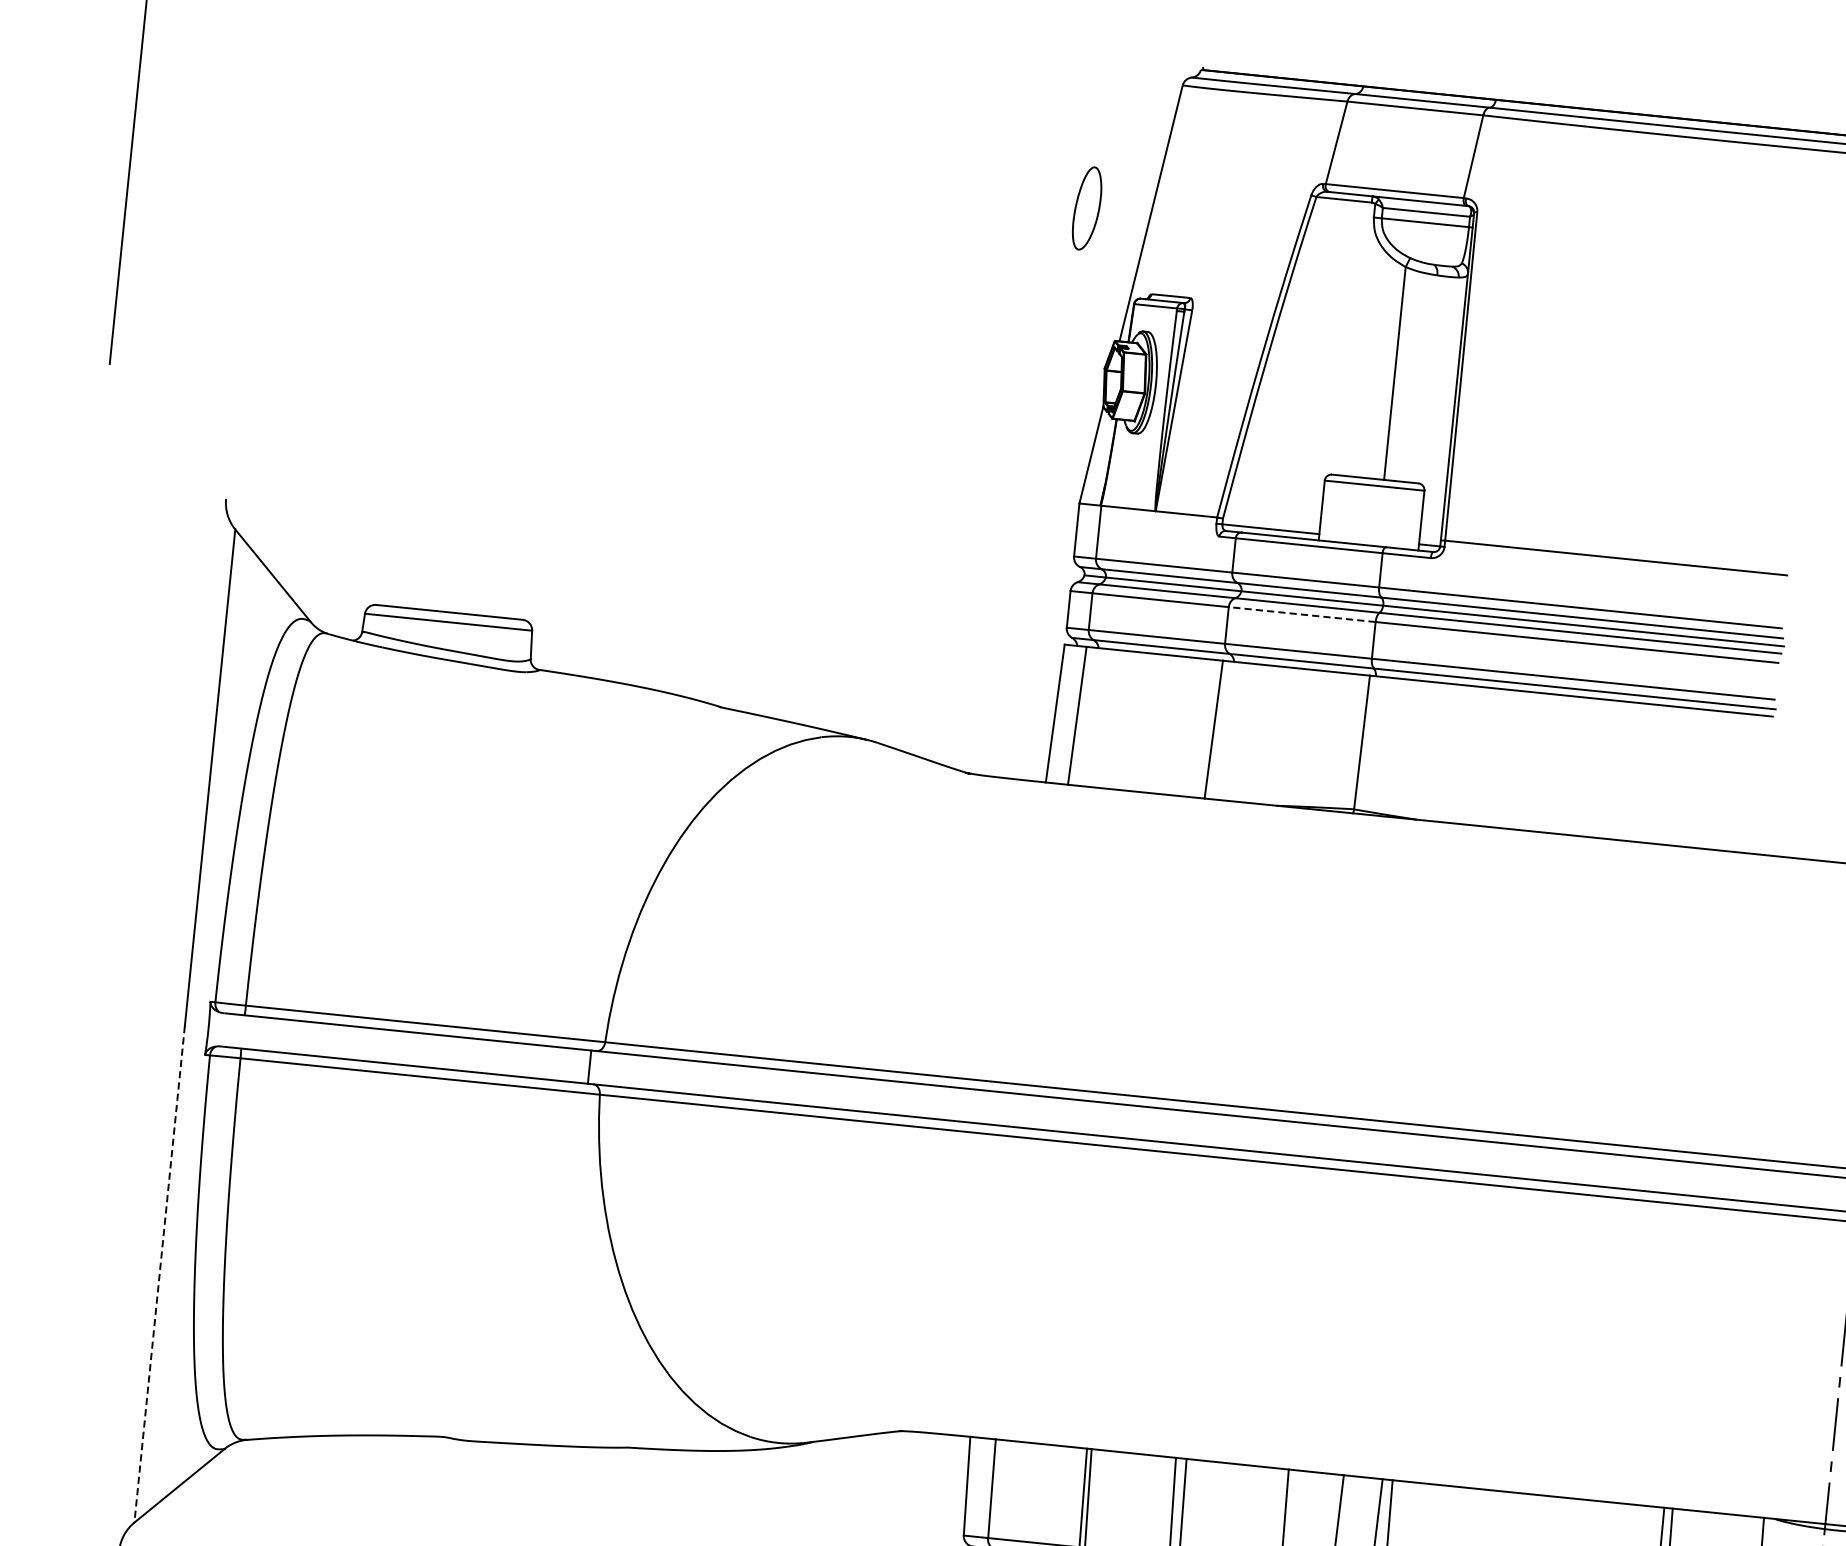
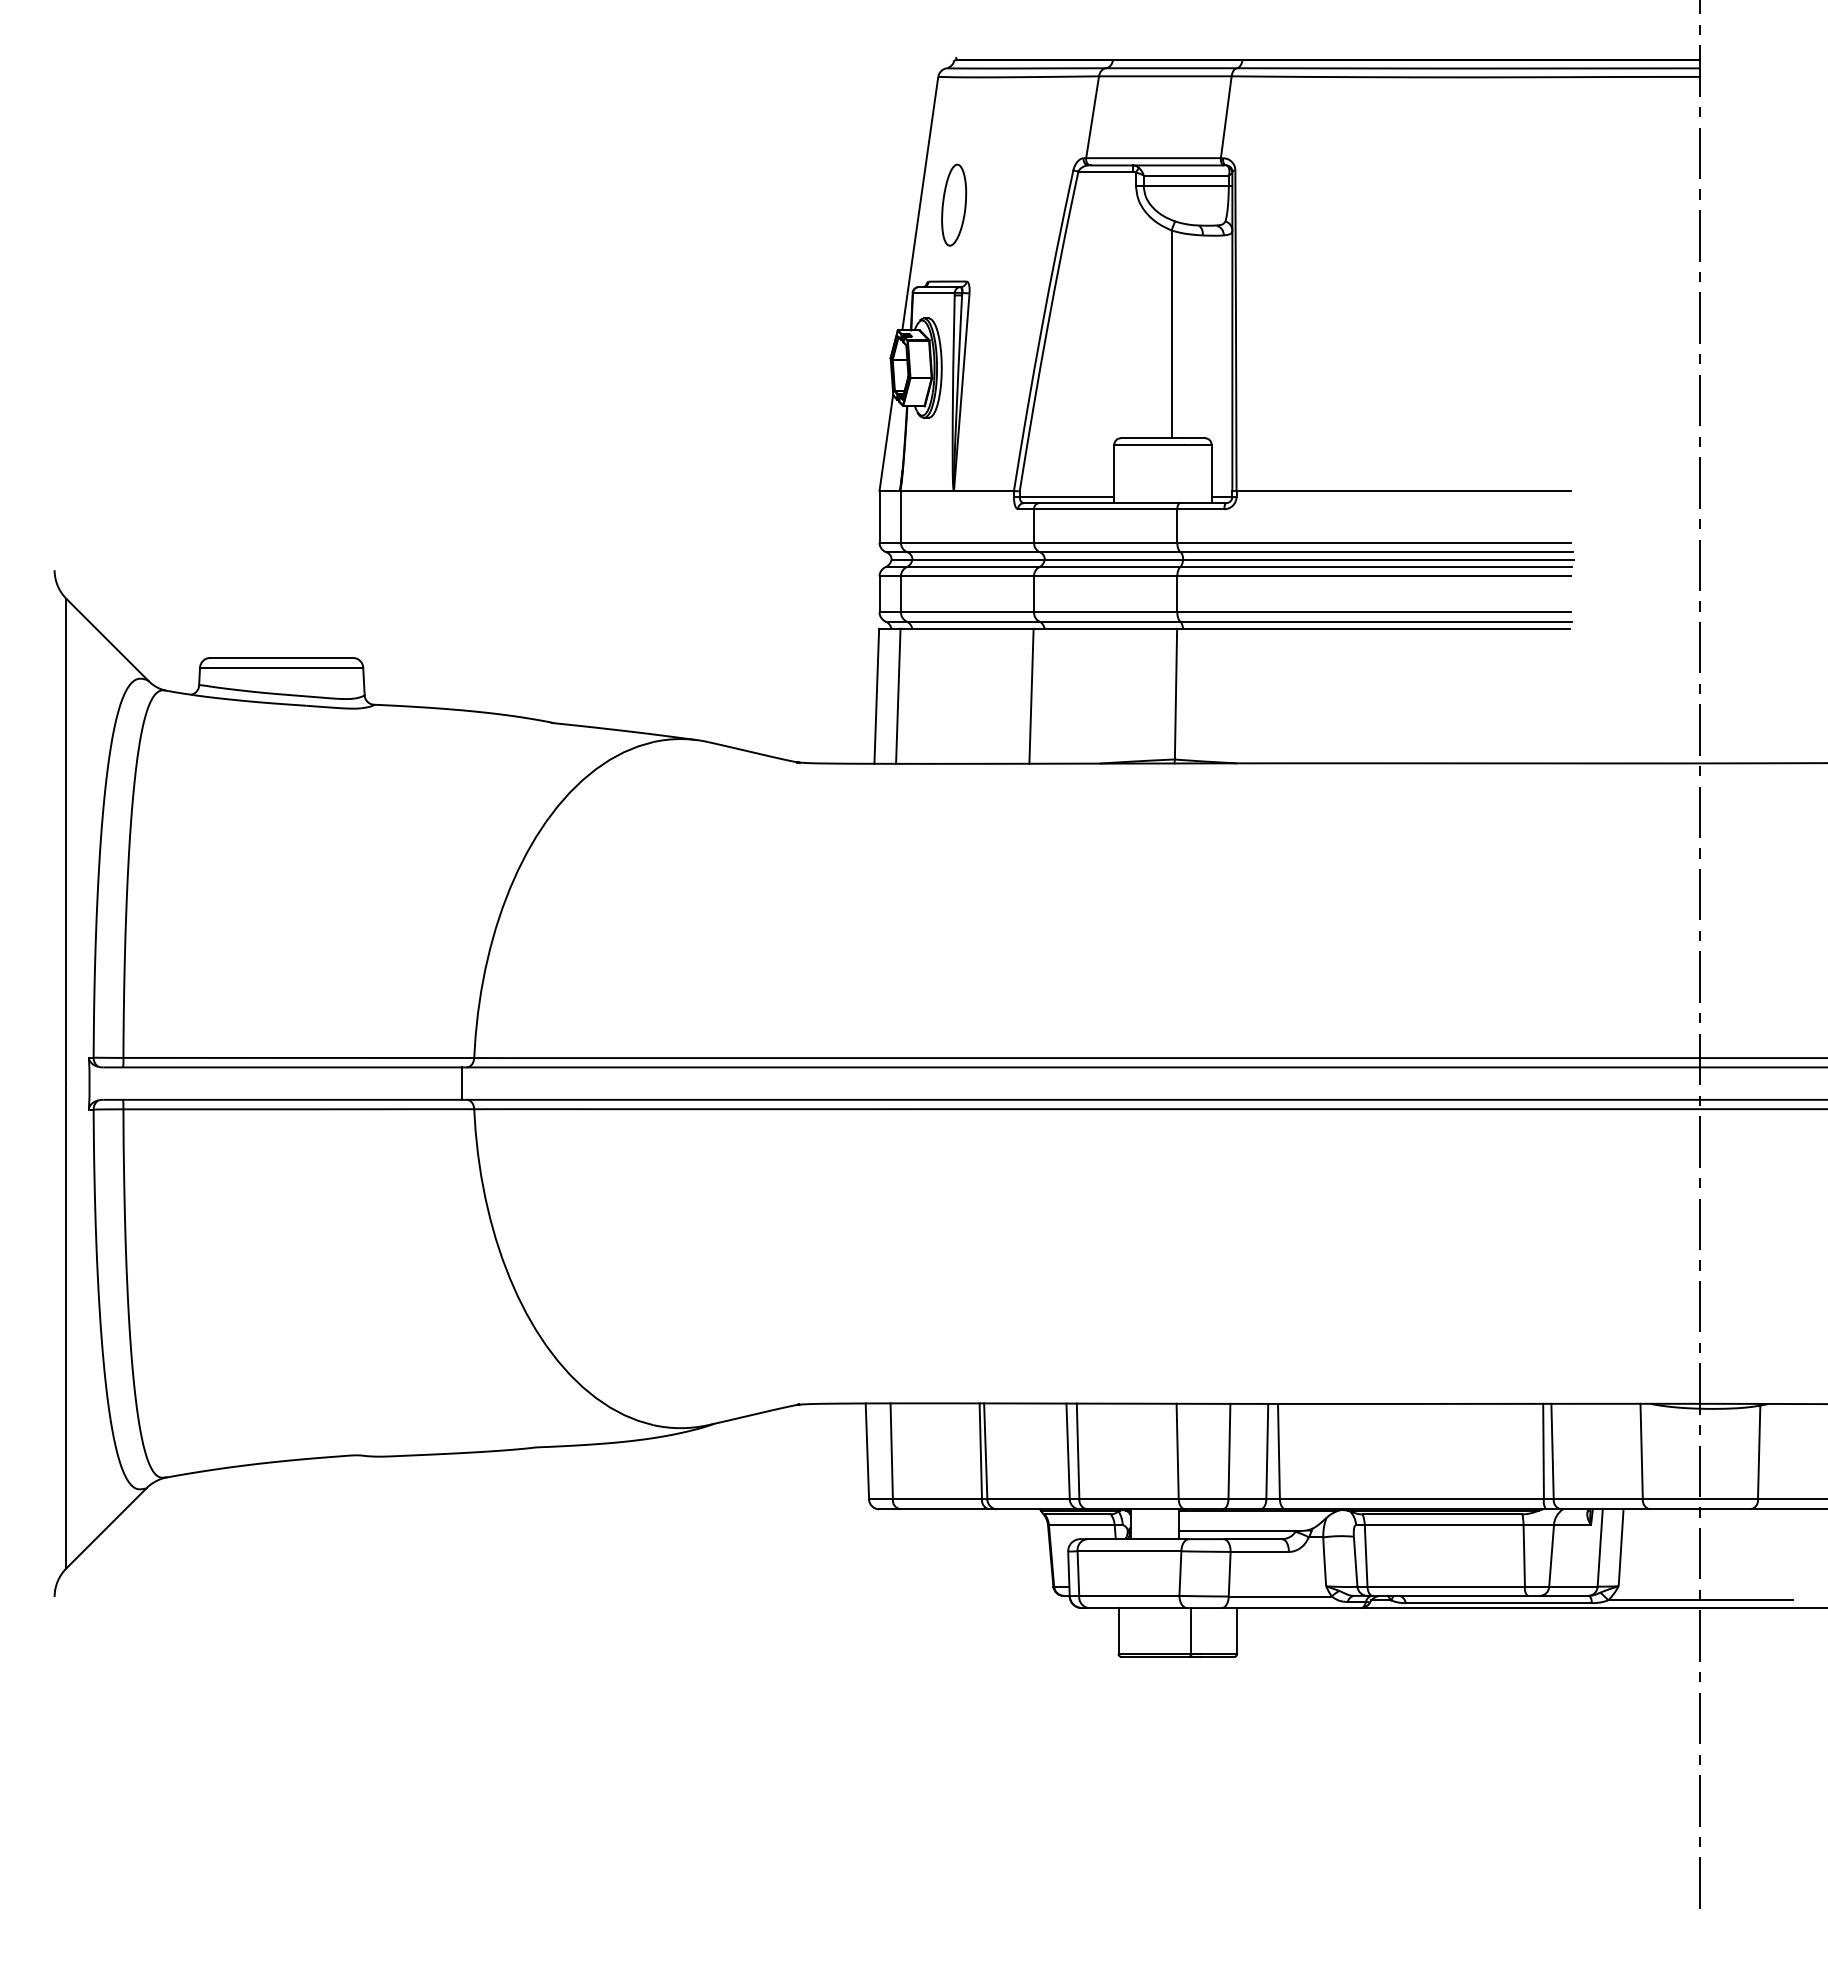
part: (1087, 207) -> (954, 204), moved
line: (1302, 614) -> (1105, 576), dashed -> solid
line: (159, 1274) -> (66, 1326), dashed -> solid

